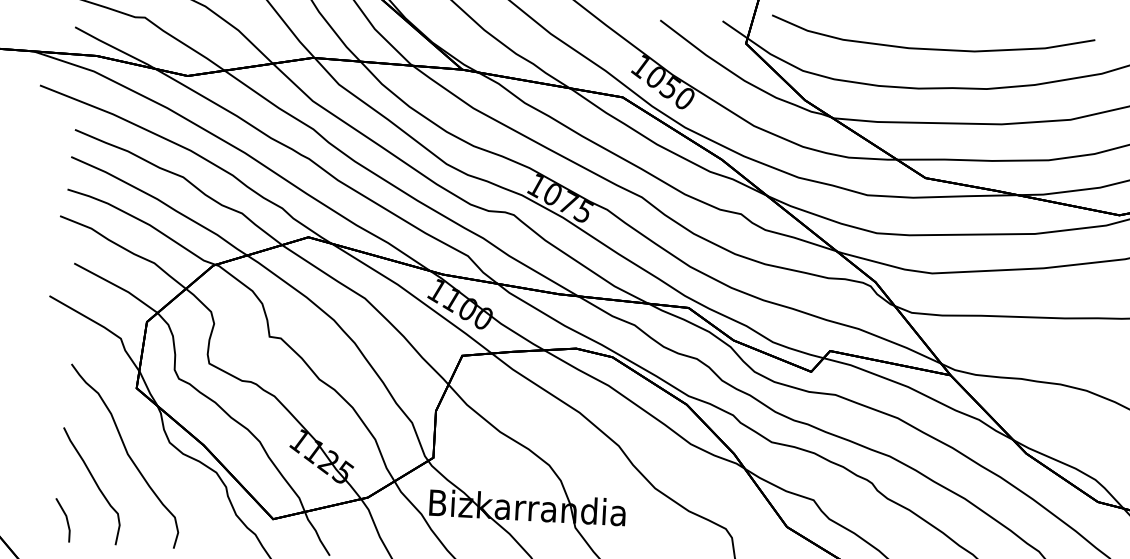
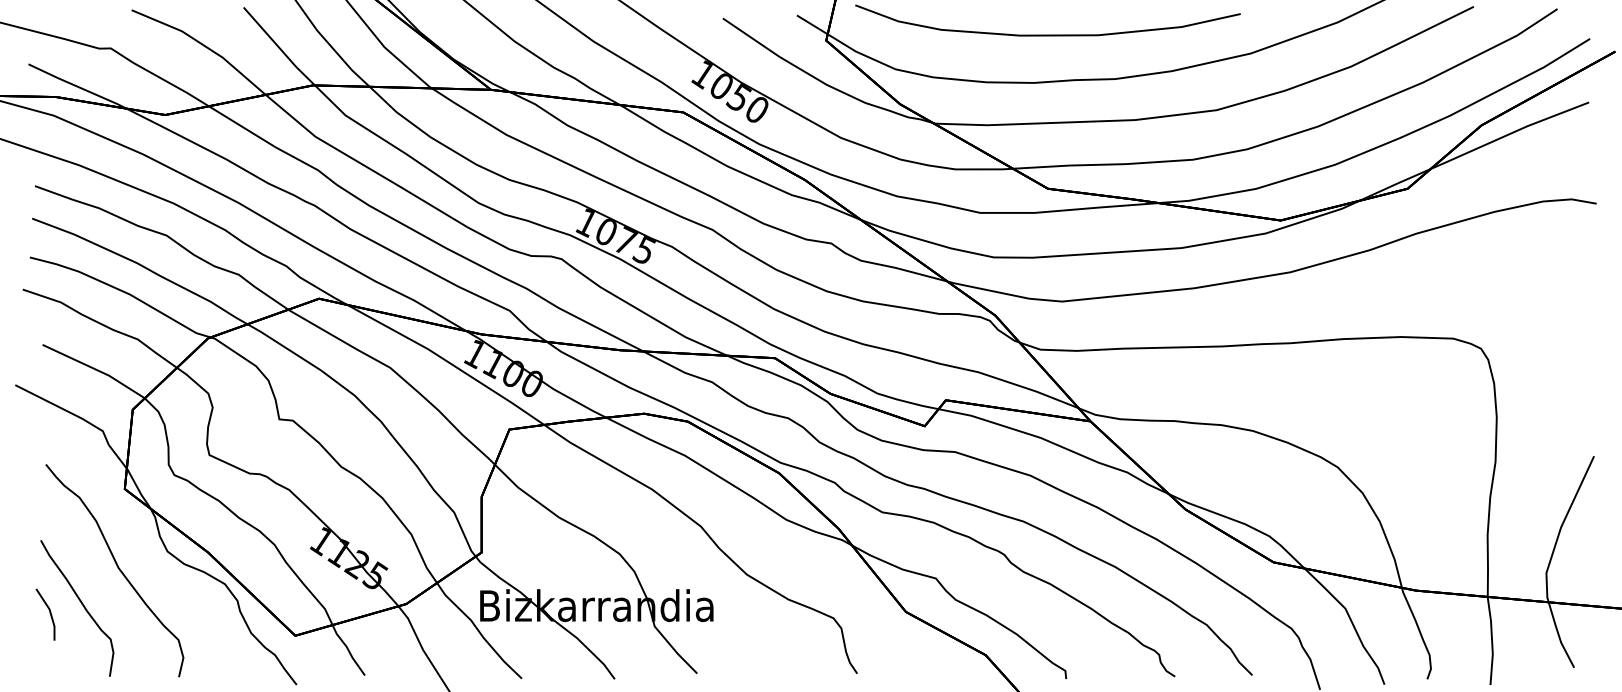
line: (66, 519) -> (49, 613), moved

